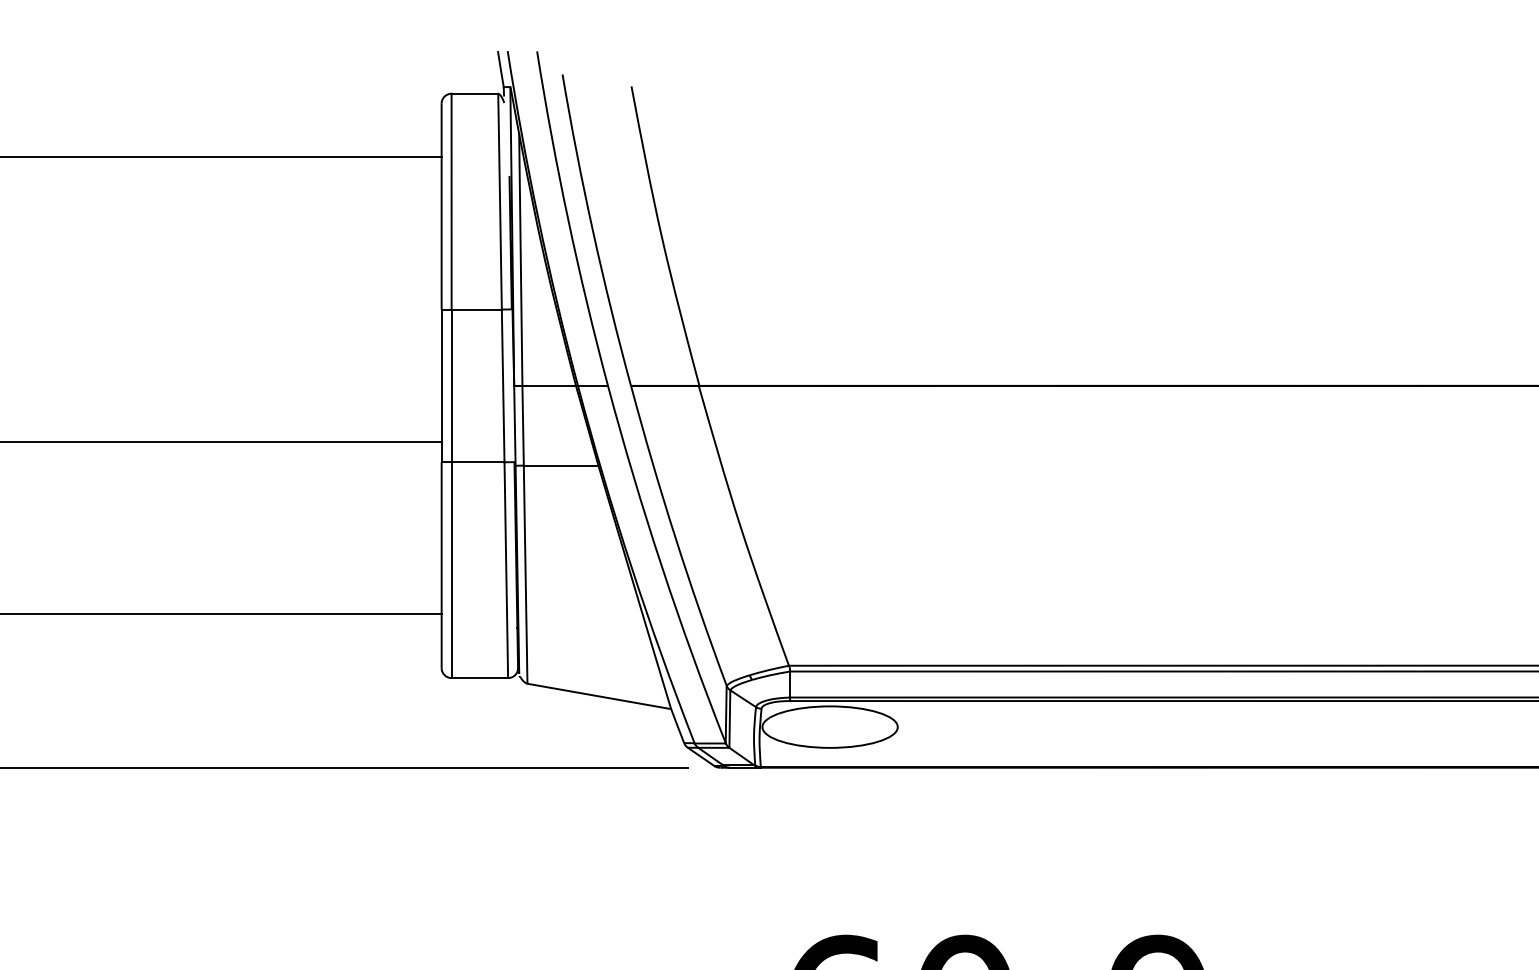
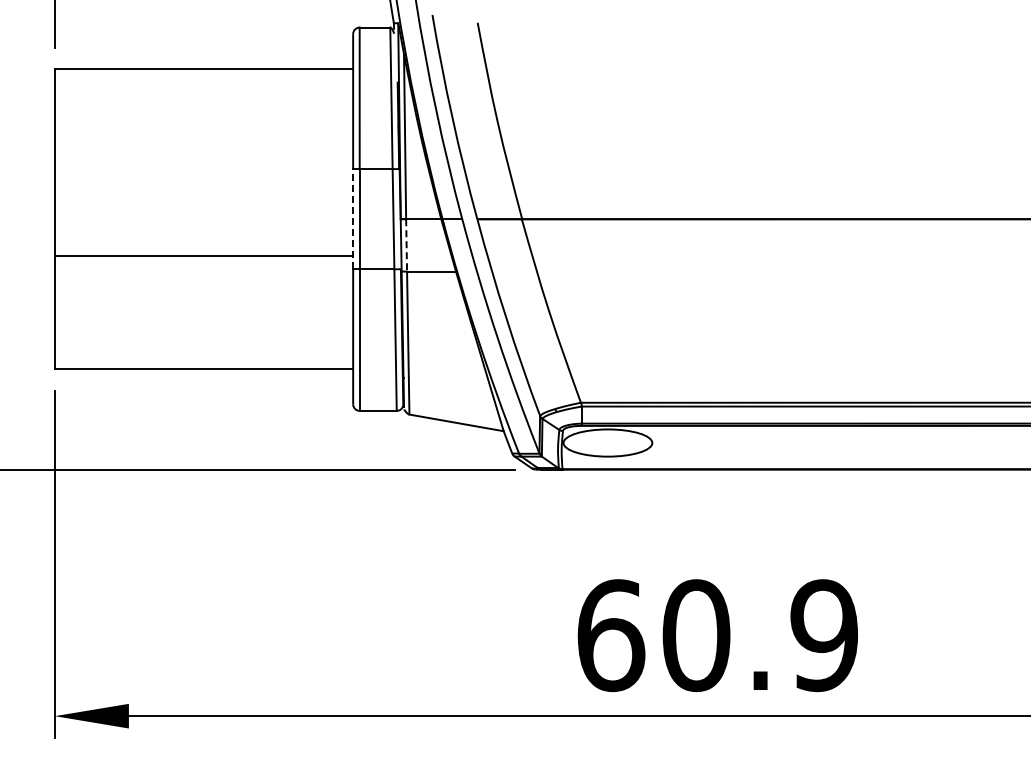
line: (442, 384) -> (353, 218), solid -> dashed
line: (522, 425) -> (406, 245), solid -> dashed

